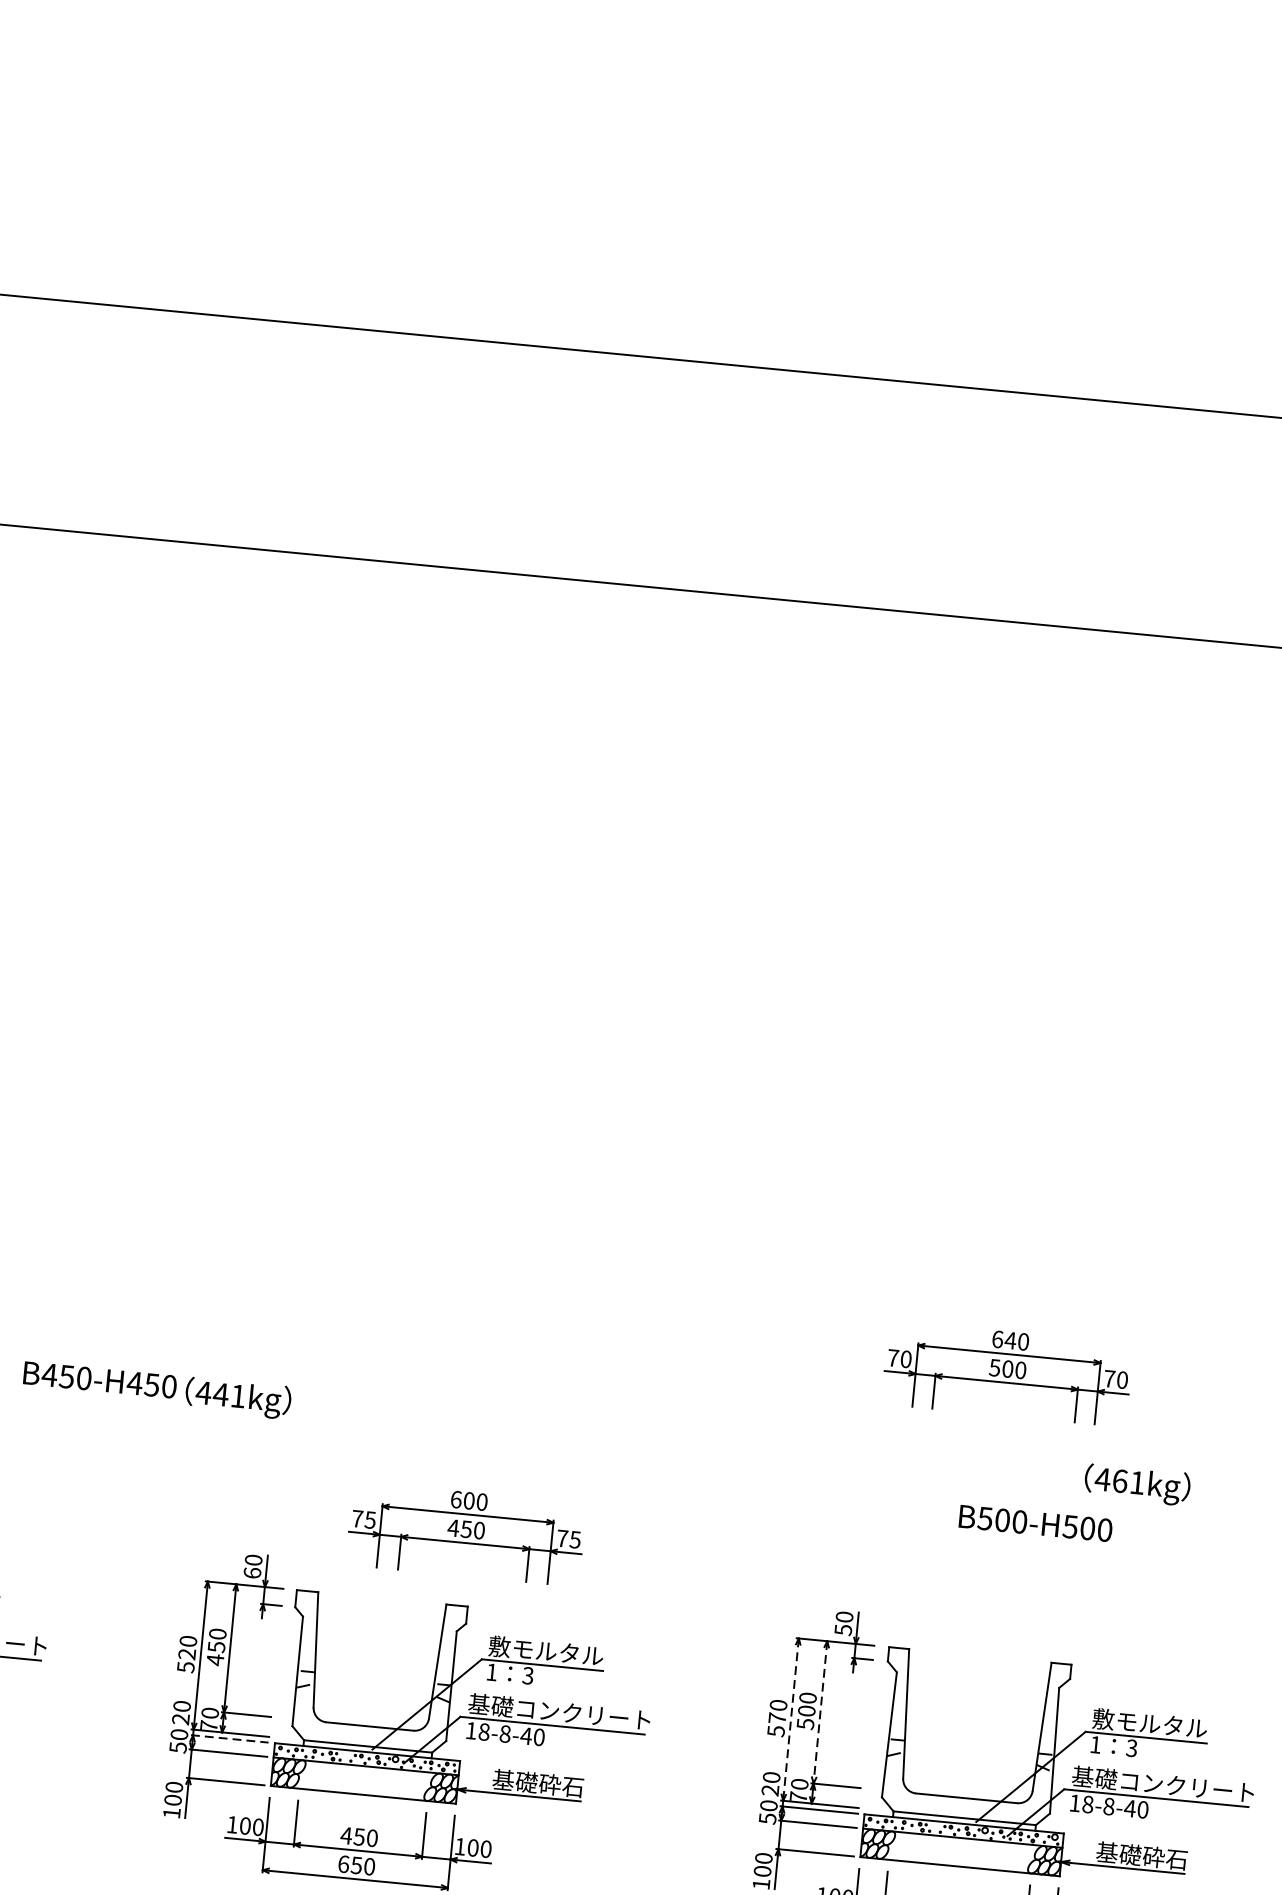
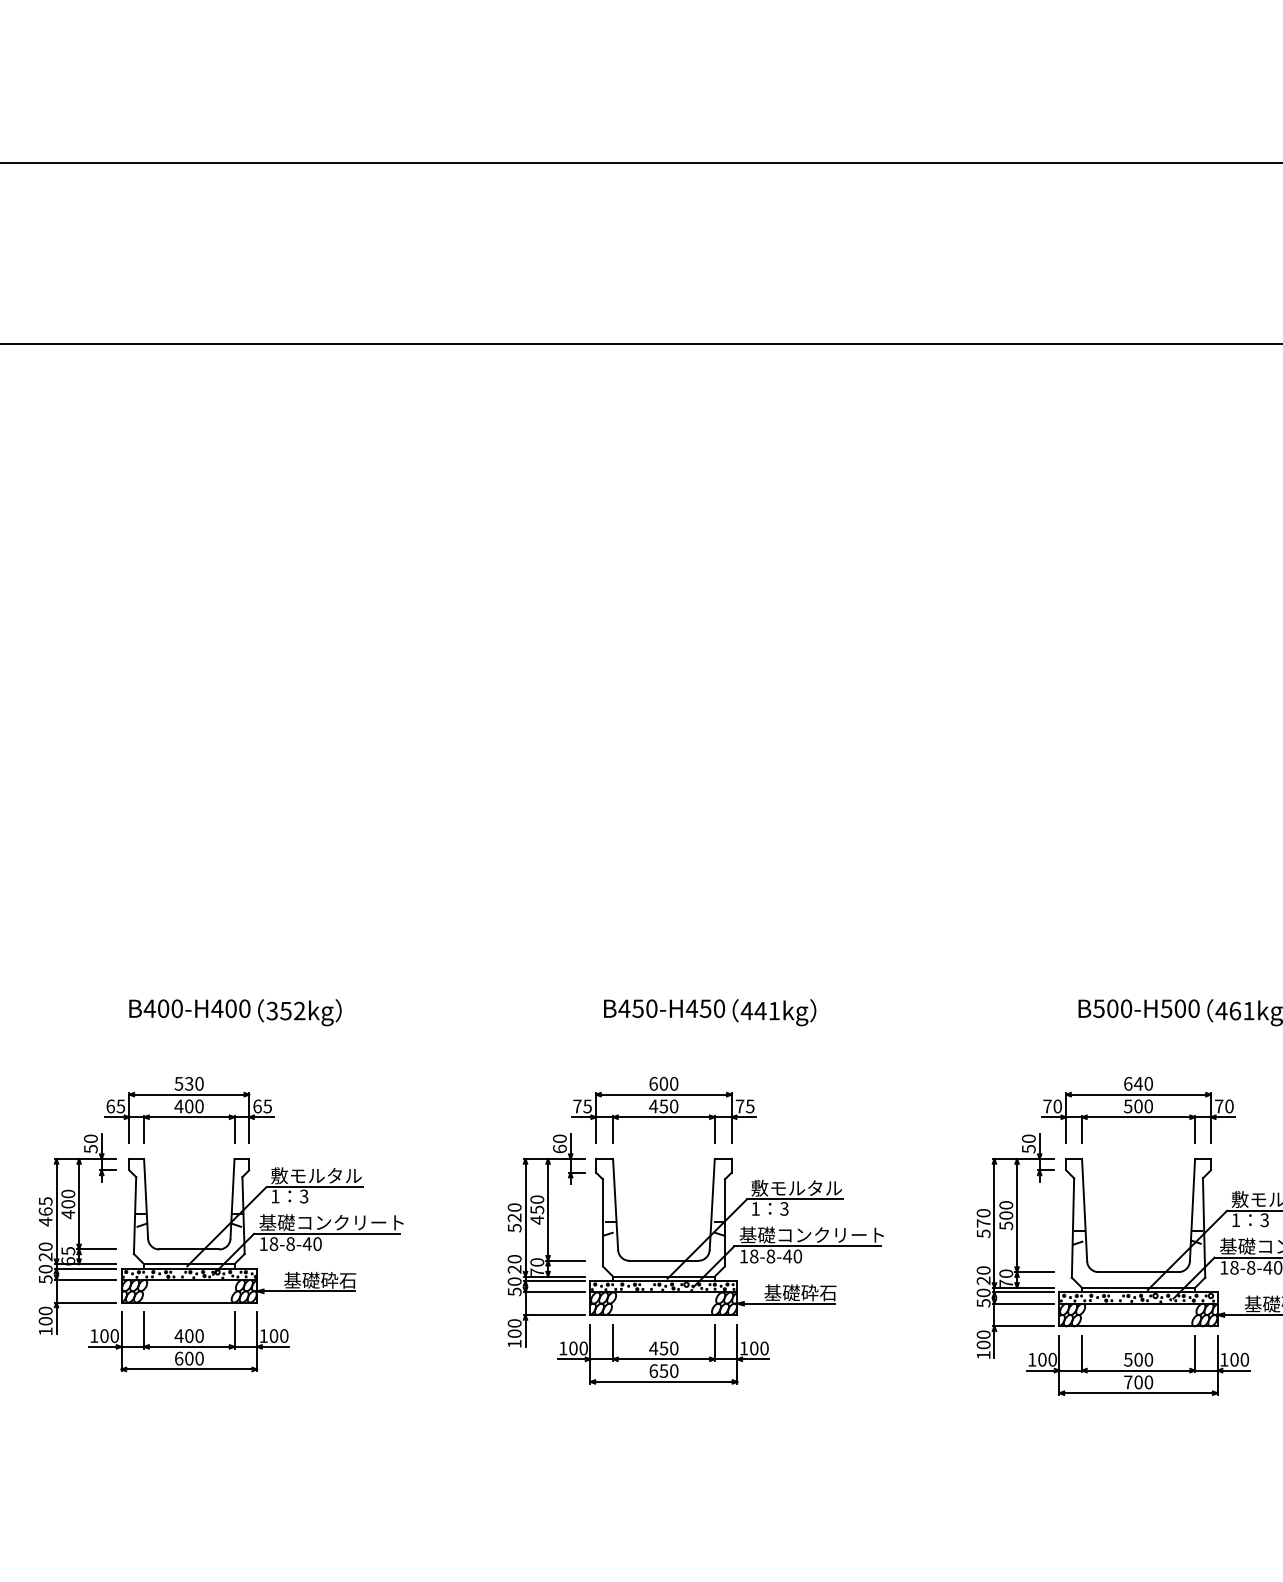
part: (1007, 1372) -> (1138, 1109), moved
text: (157, 1390) -> (710, 1012), moved
text: (1035, 1523) -> (1138, 1008), moved
part: (465, 1533) -> (663, 1109), moved
line: (820, 1712) -> (1017, 1215), dashed -> solid
line: (791, 1719) -> (994, 1223), dashed -> solid
line: (229, 1739) -> (554, 1281), dashed -> solid

